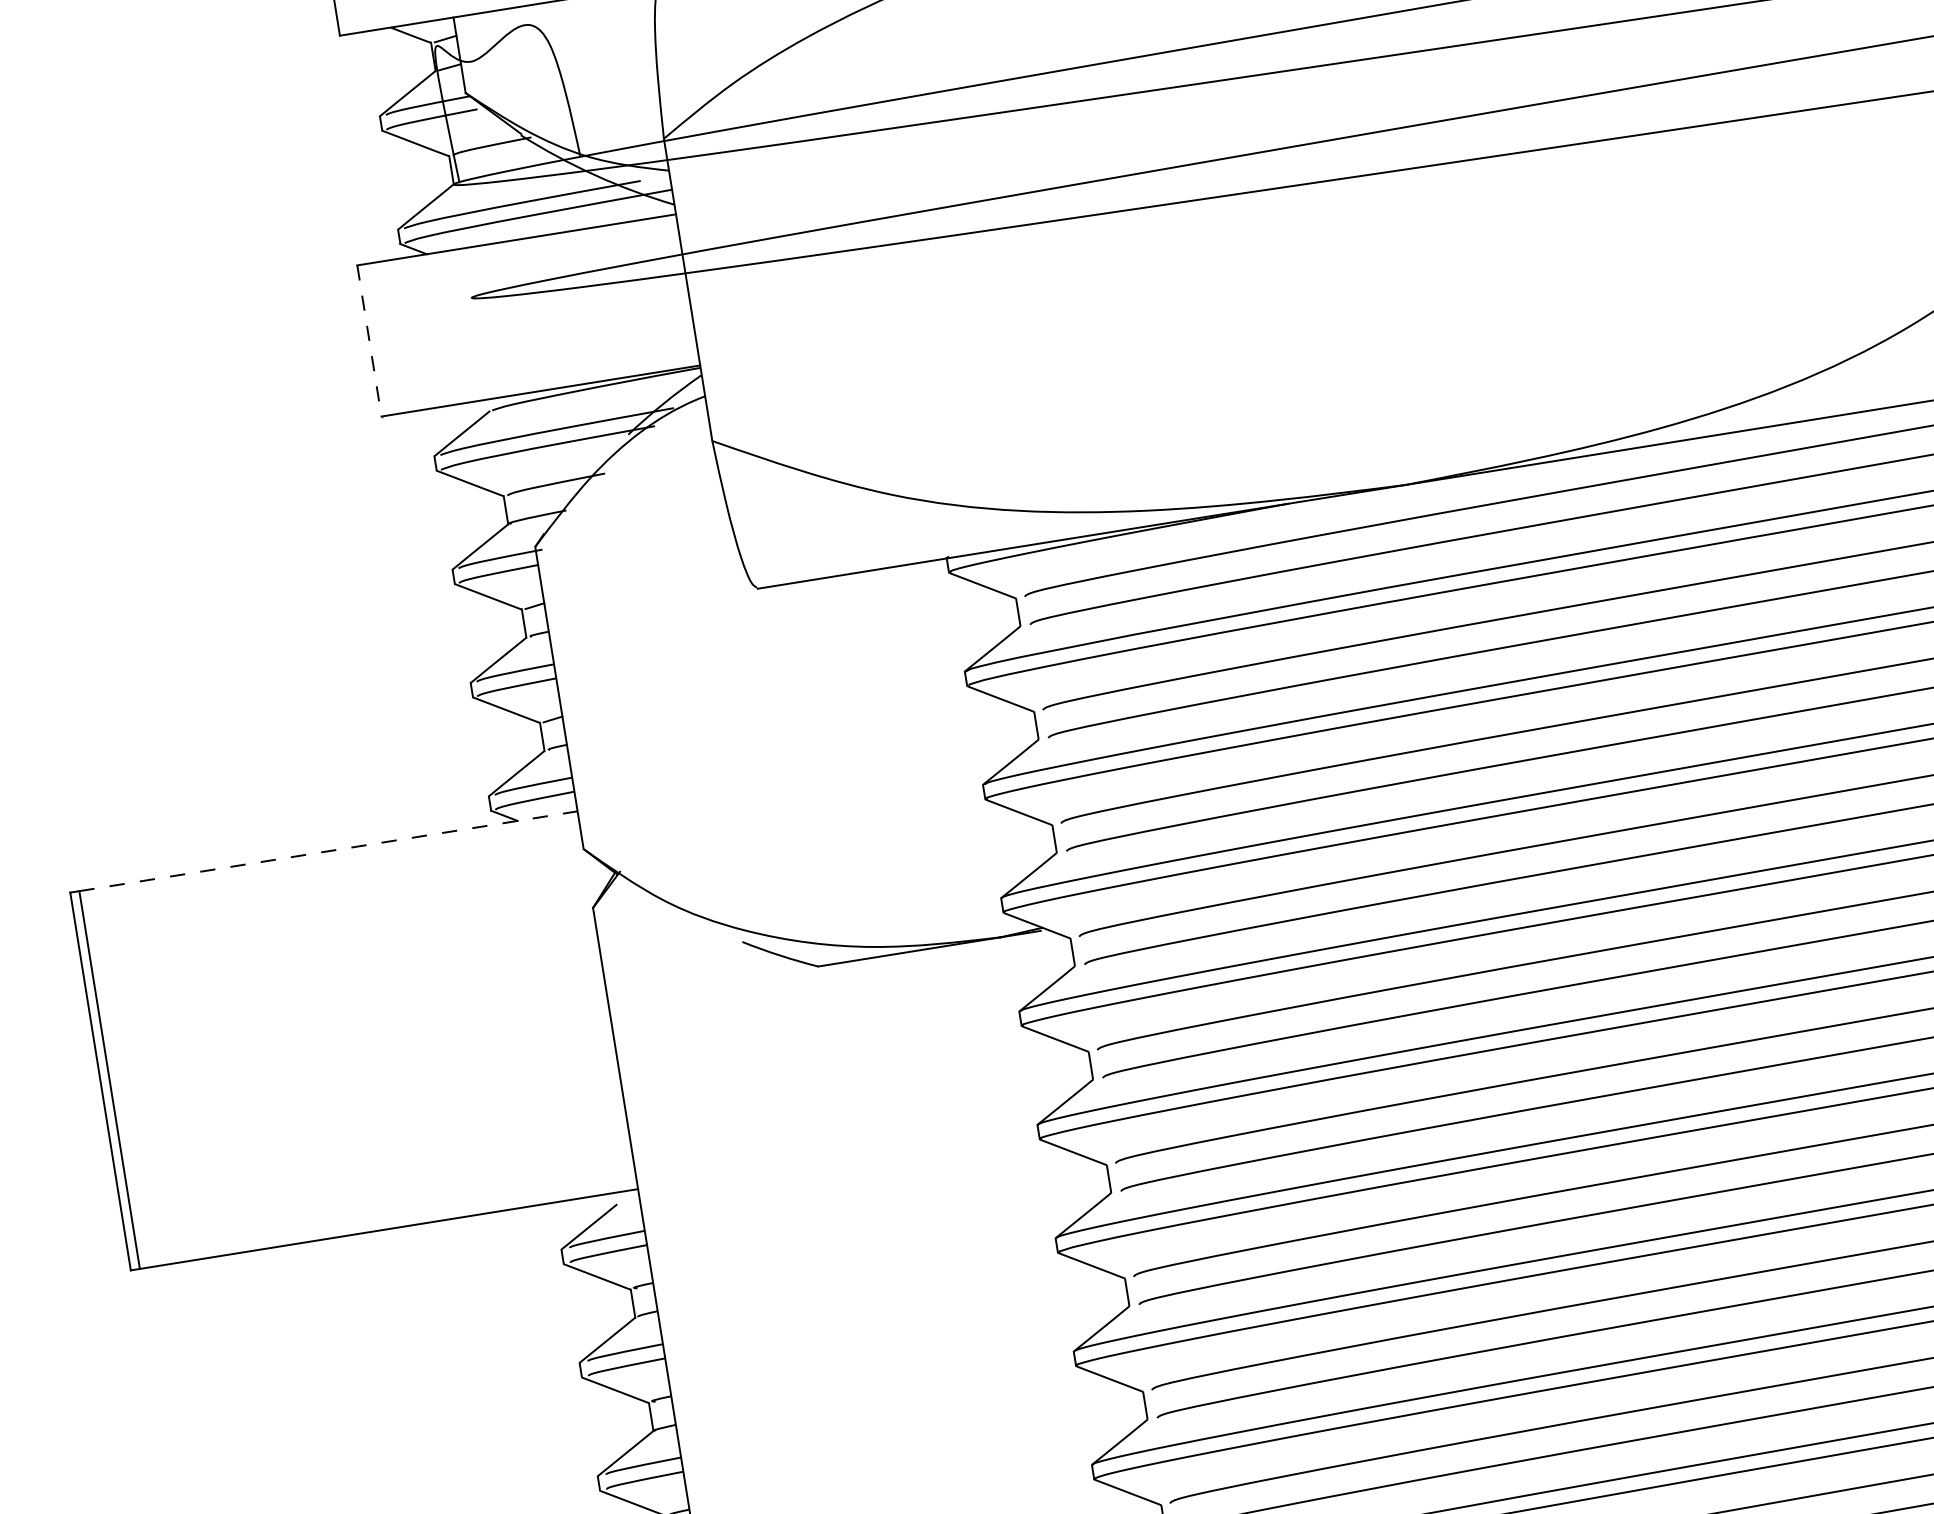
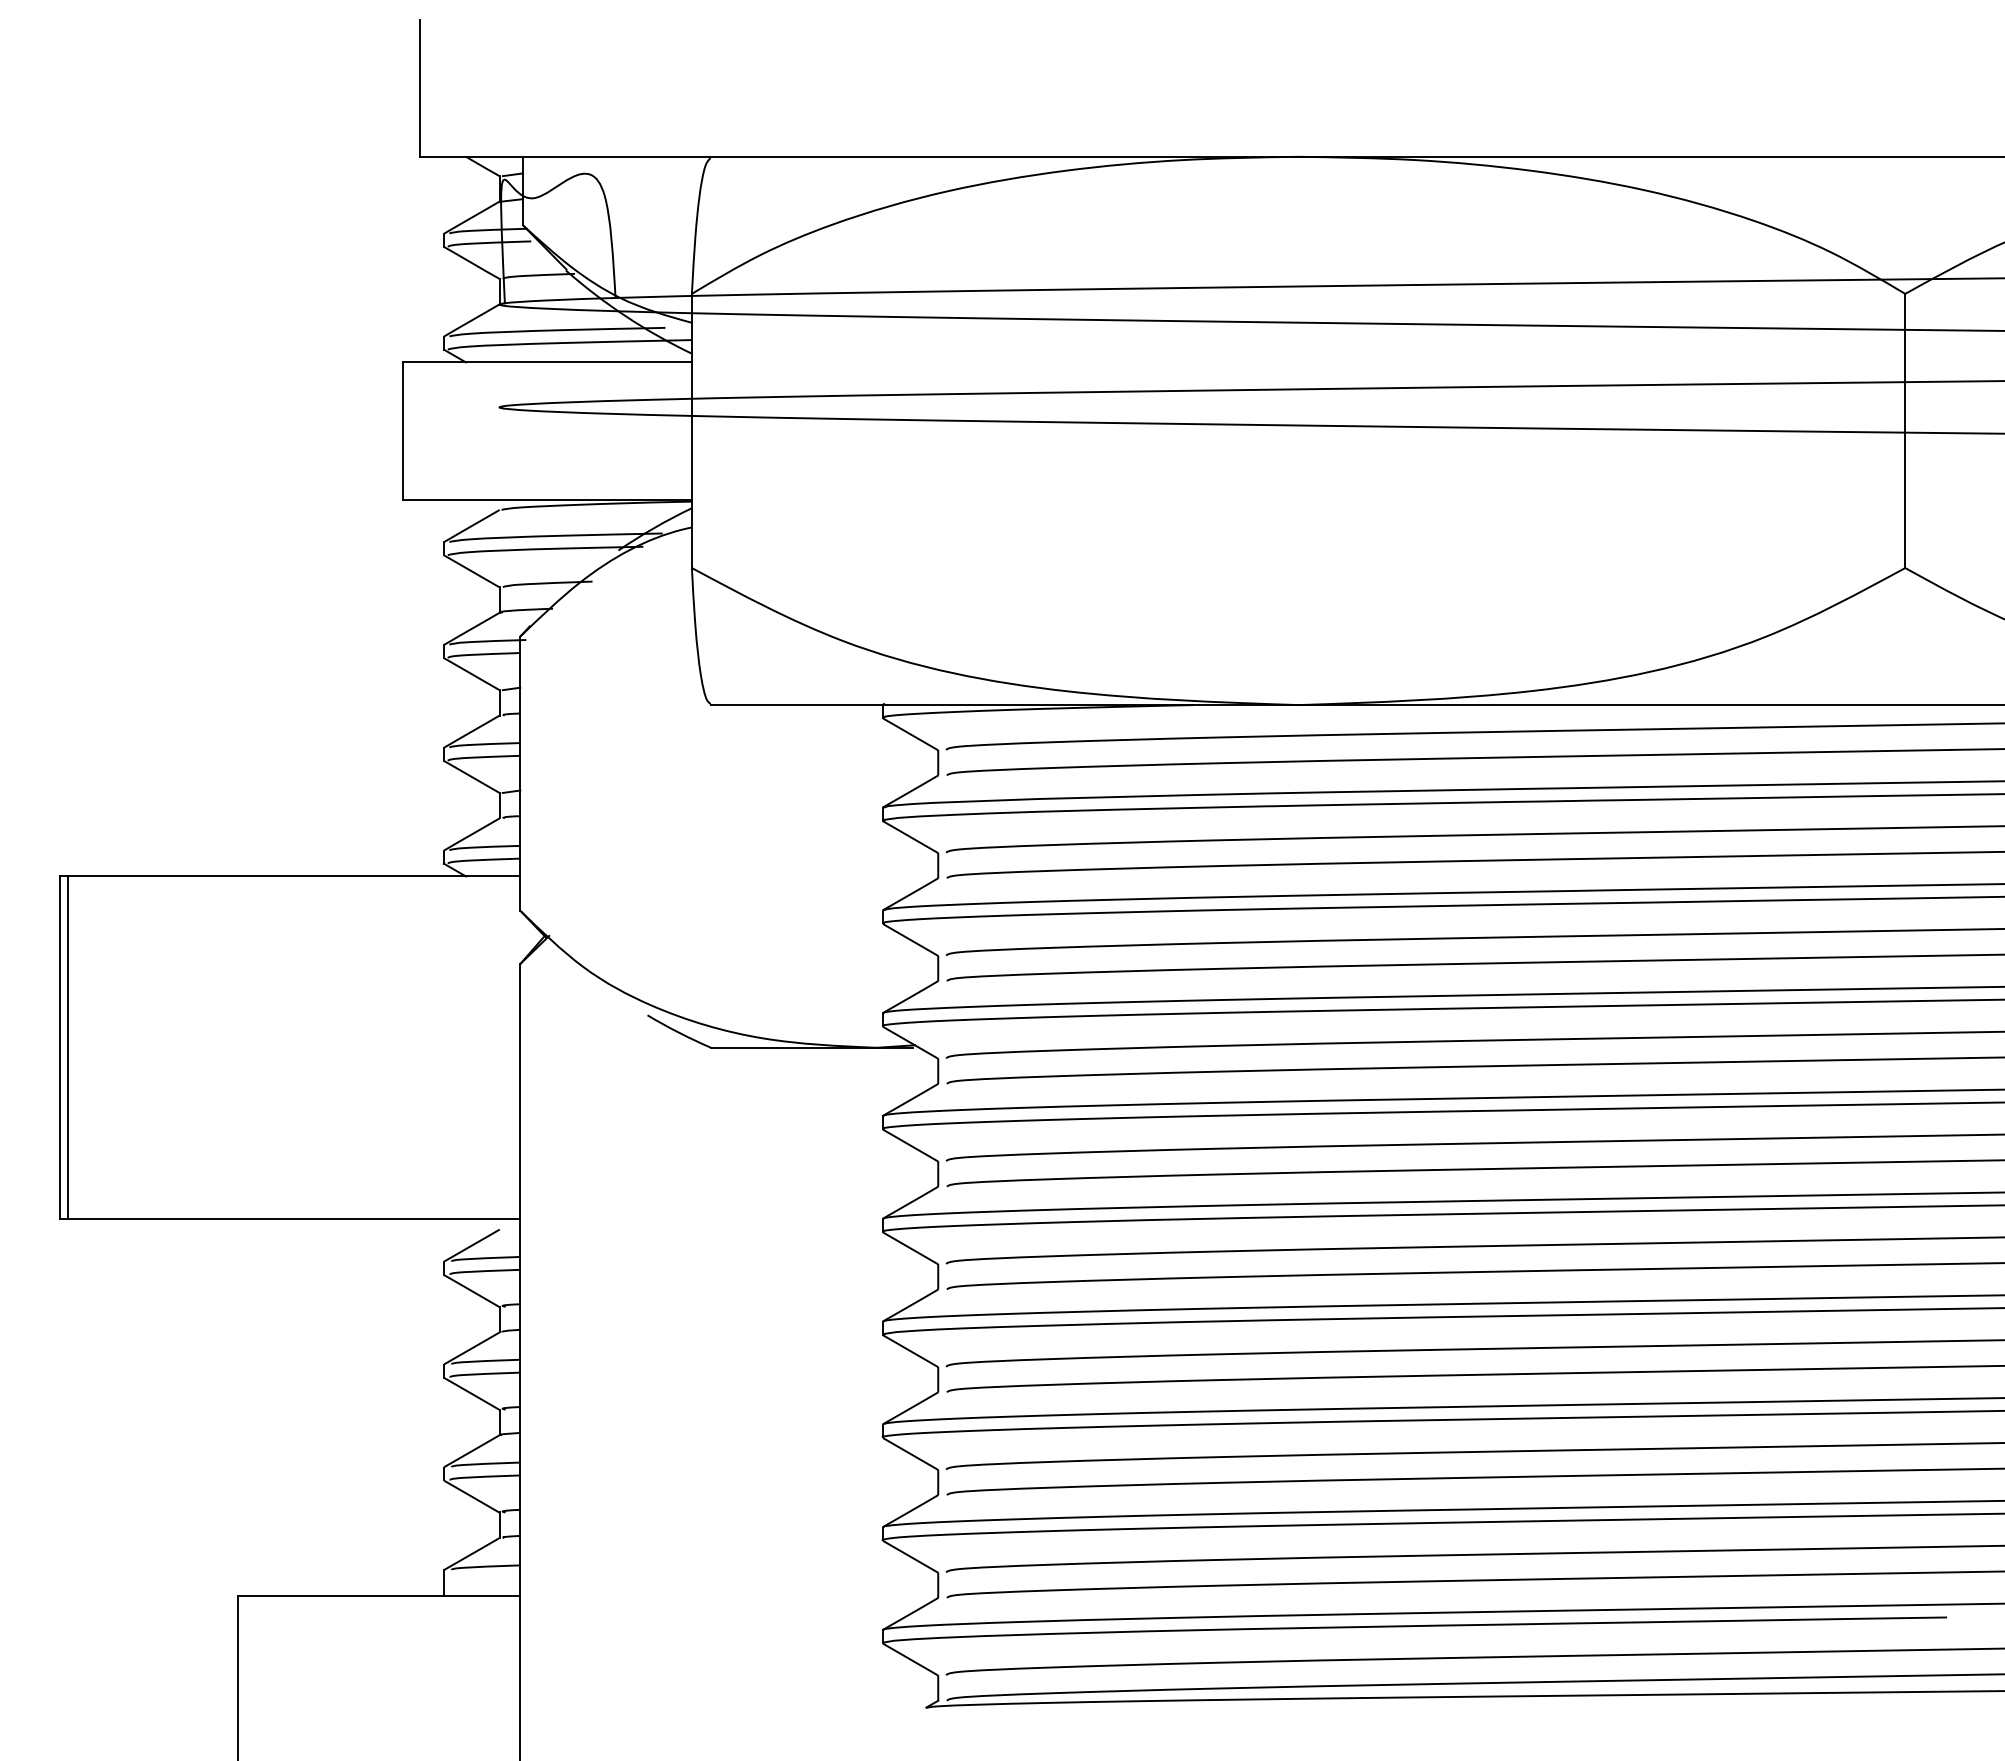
line: (368, 340) -> (402, 430), dashed -> solid
line: (328, 851) -> (294, 876), dashed -> solid

